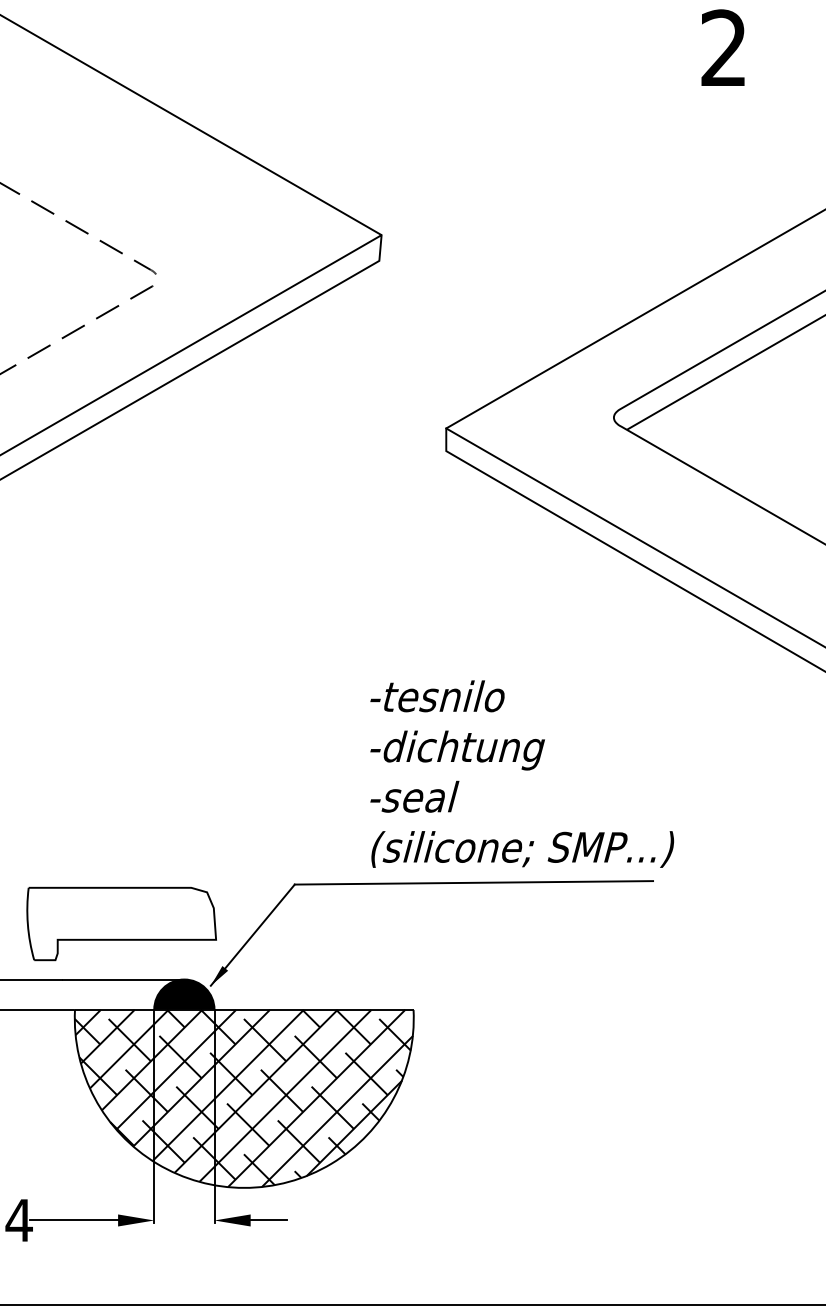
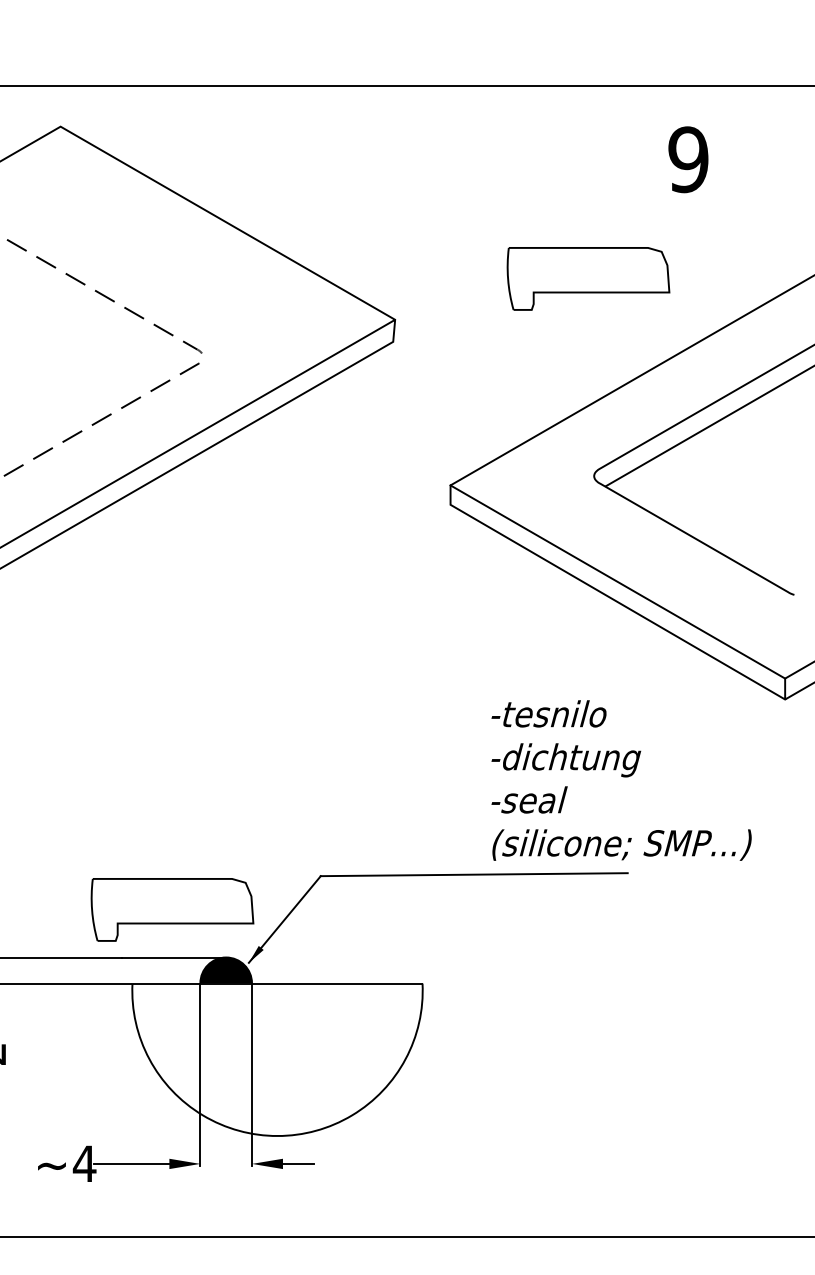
text: (724, 48) -> (688, 159), 2 -> 9
part: (607, 186) -> (588, 278), added
text: (522, 774) -> (621, 780), moved
hatch: (244, 1098) -> (277, 1059), removed

